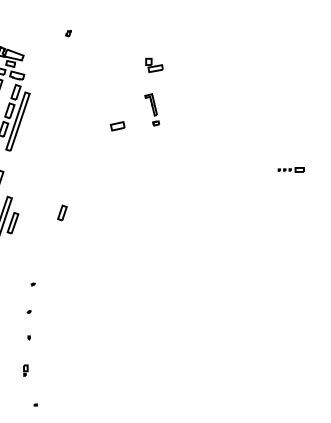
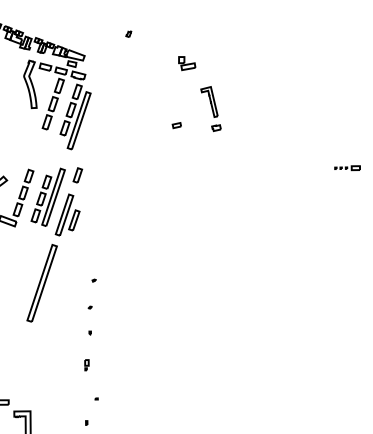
part: (154, 65) -> (187, 63), moved
part: (151, 110) -> (210, 109), size x1.43
part: (117, 126) -> (176, 125), size x0.62
part: (62, 213) -> (77, 175), moved

